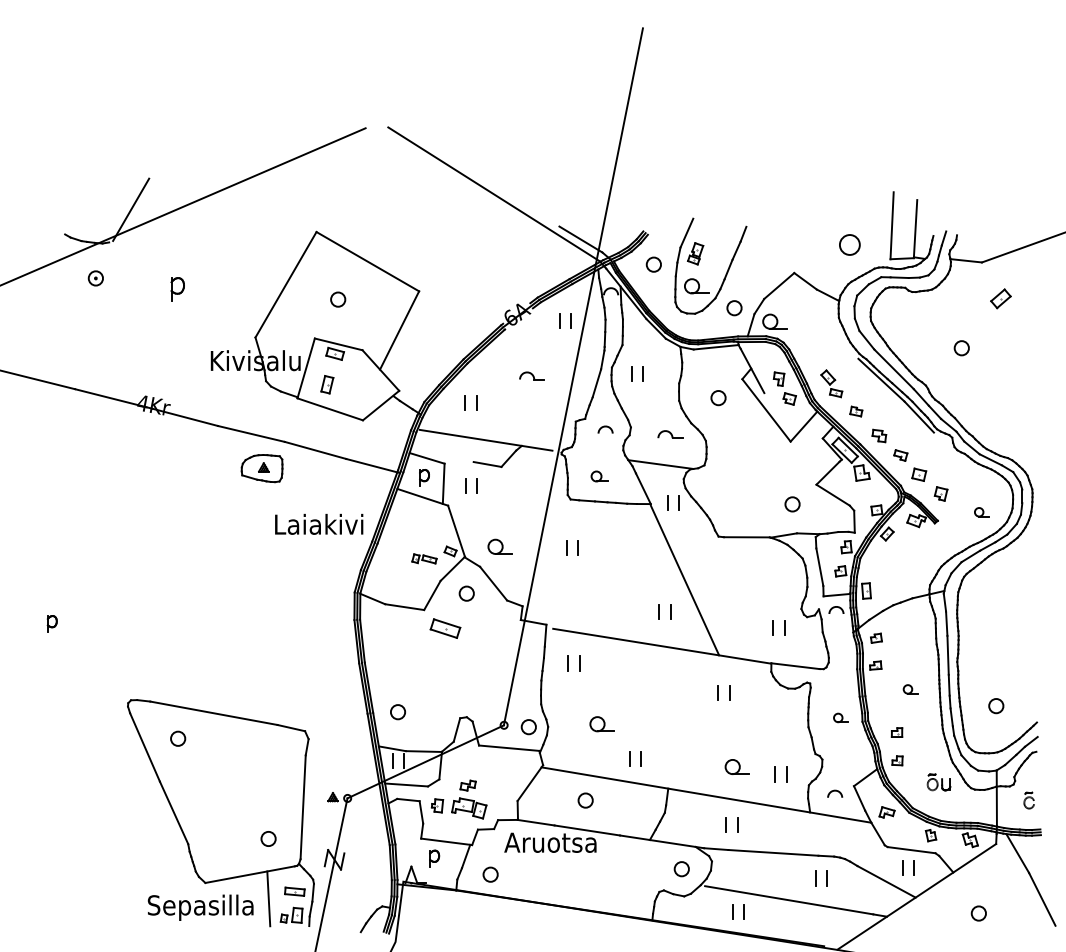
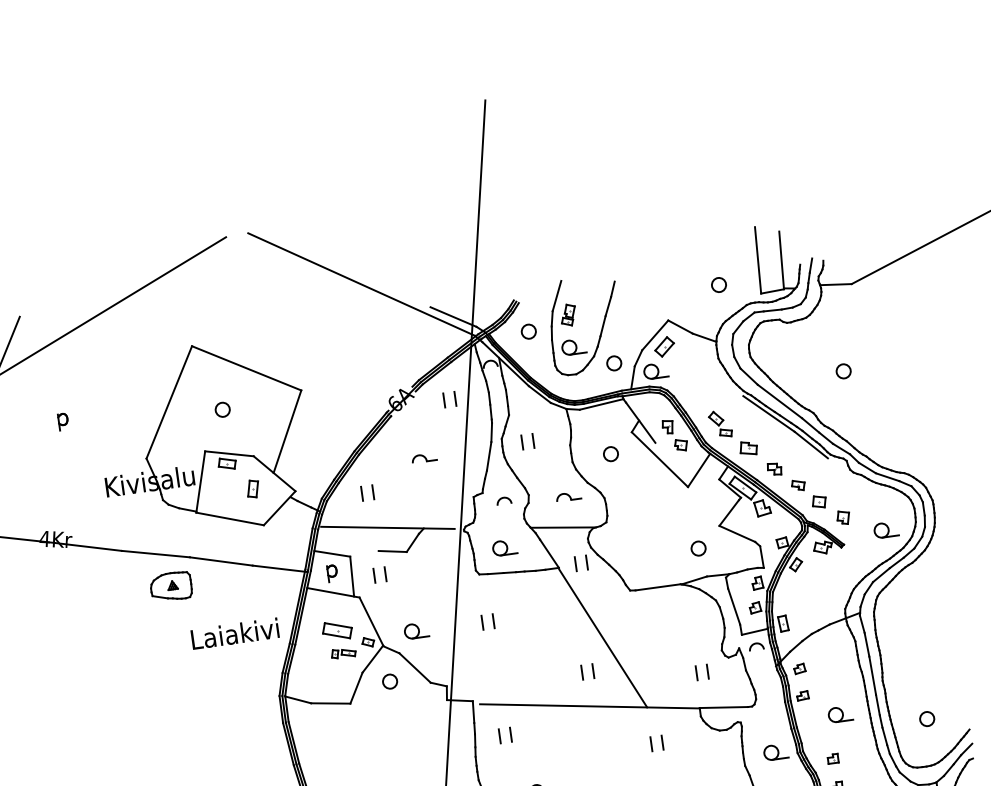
circle: (849, 244) -> (718, 284), size x0.71
part: (177, 289) -> (63, 422), size x0.71
part: (1000, 298) -> (664, 346), moved
part: (327, 384) -> (253, 488), moved
part: (855, 411) -> (747, 448), size x1.43
part: (599, 476) -> (504, 547), size x1.43
part: (981, 512) -> (885, 530), size x1.67
part: (445, 628) -> (337, 630), moved
part: (910, 689) -> (840, 714), size x1.67
part: (840, 717) -> (775, 751), size x1.67

